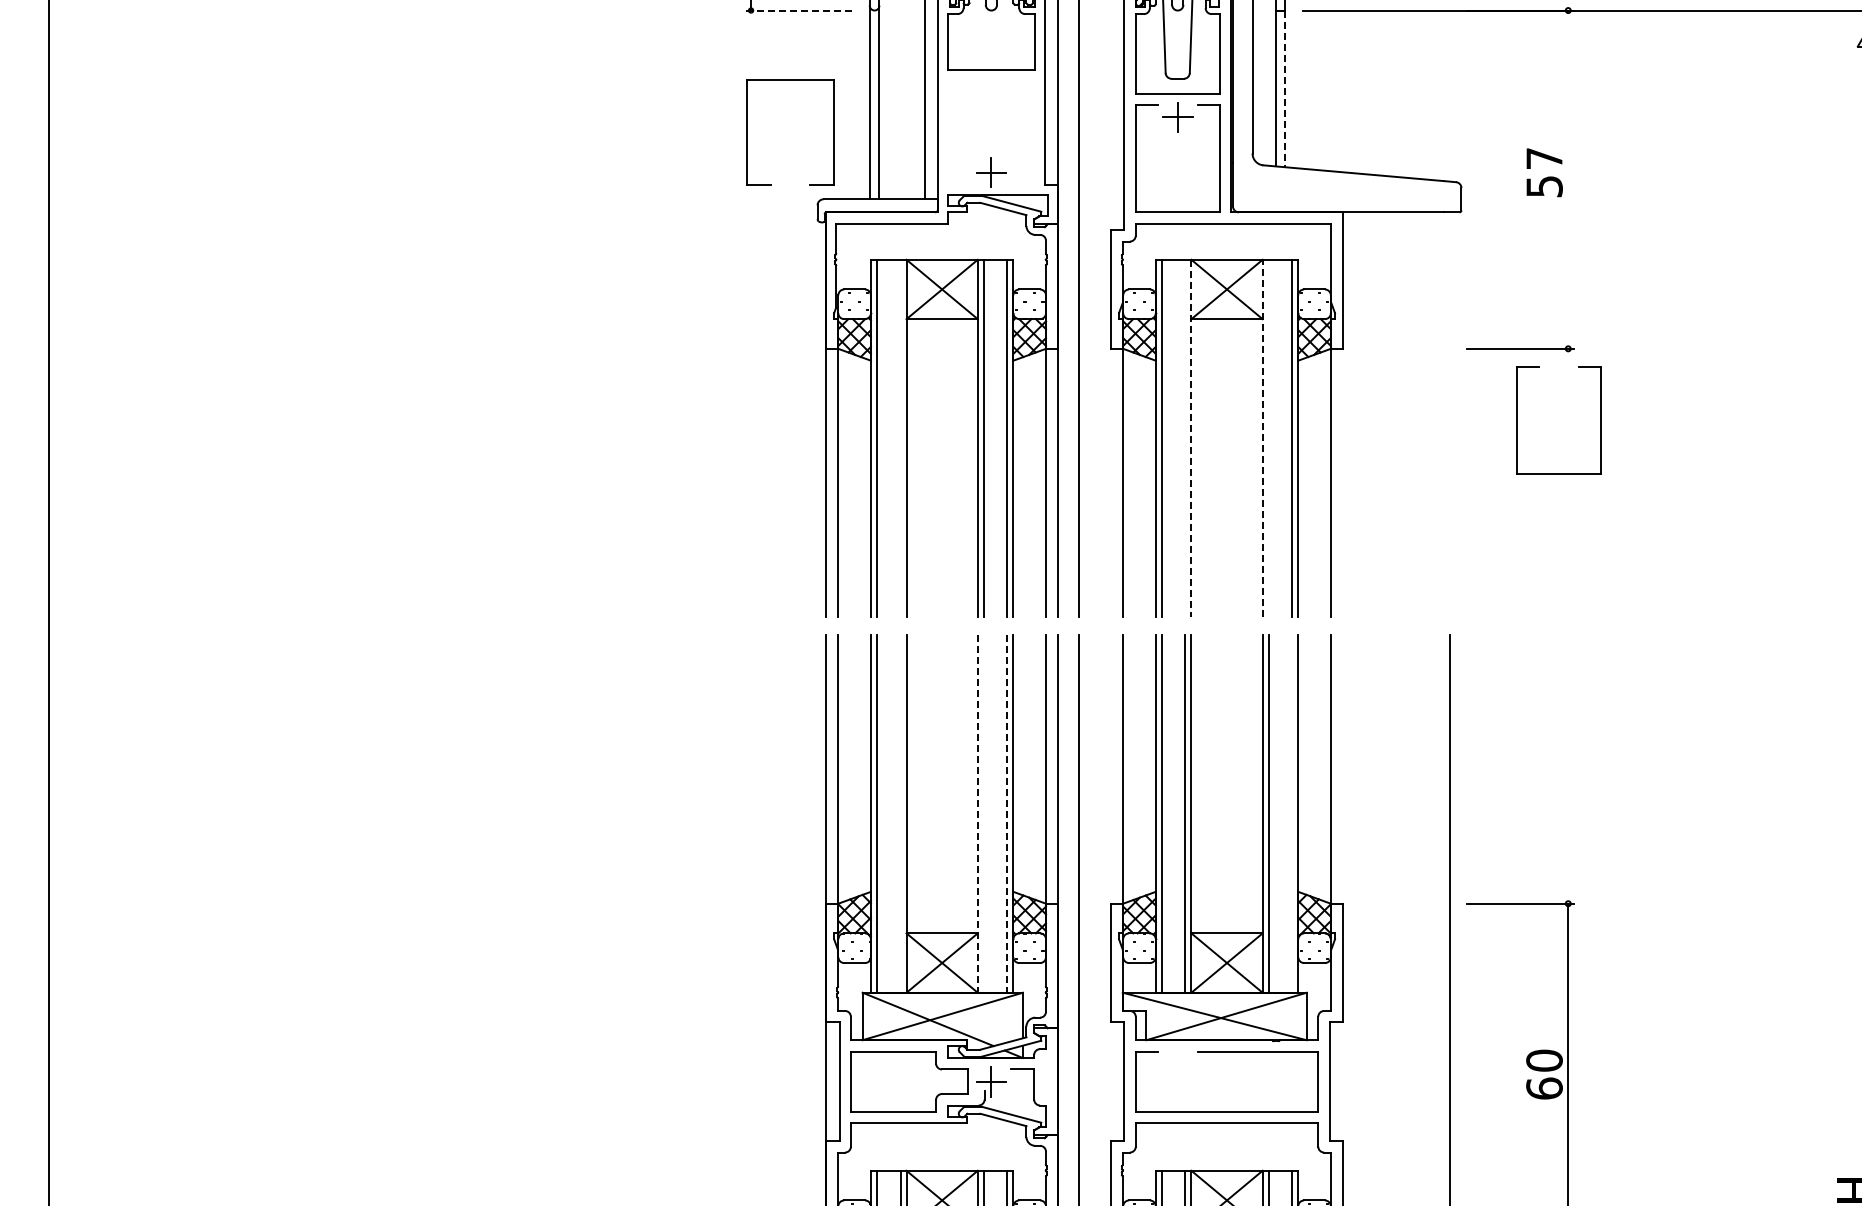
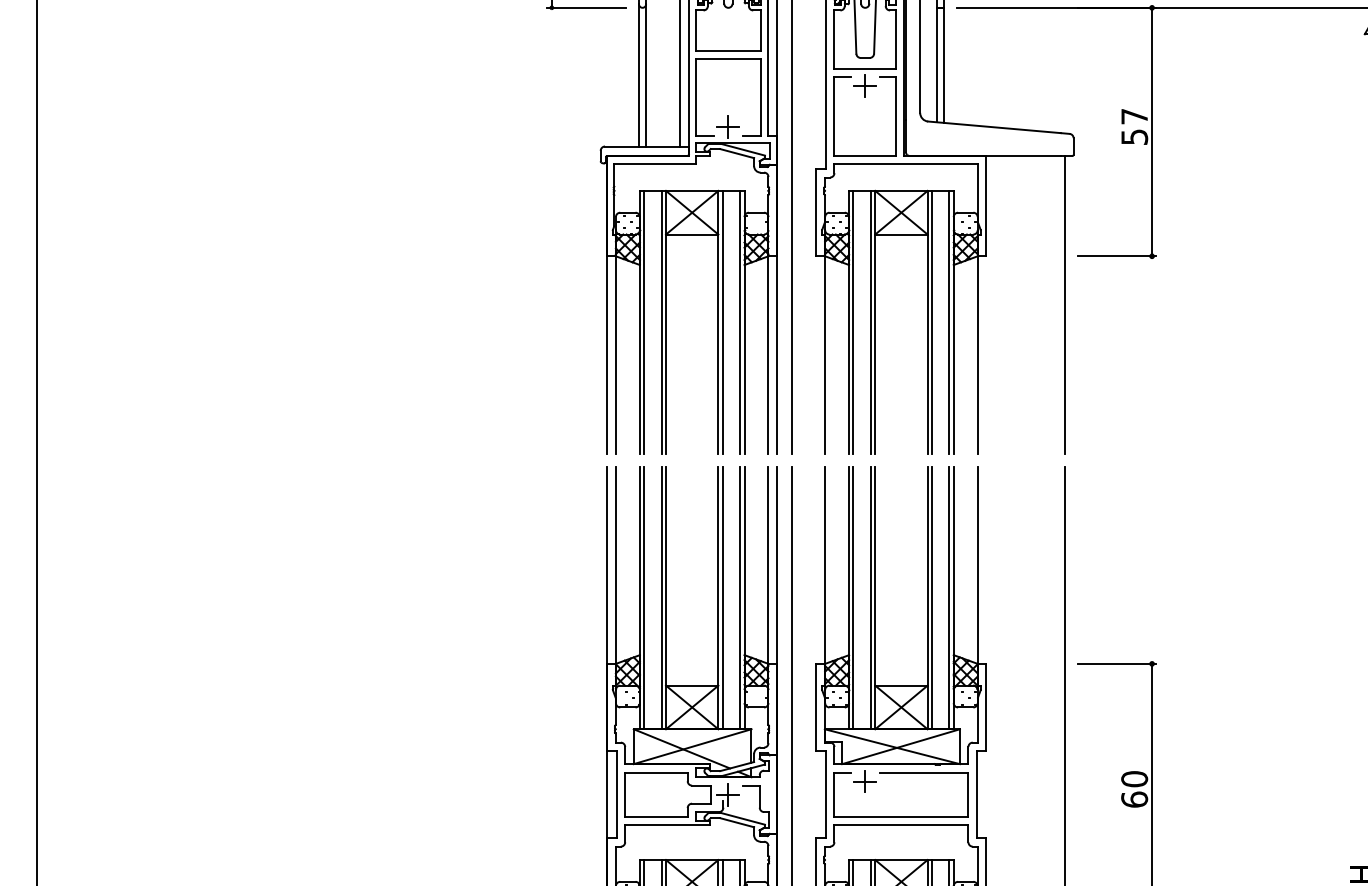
line: (798, 10) -> (586, 7), dashed -> solid
line: (1285, 89) -> (944, 65), dashed -> solid
part: (747, 132) -> (696, 97), moved
line: (1568, 179) -> (1152, 131), added
line: (1449, 414) -> (1064, 304), added
part: (1517, 420) -> (1114, 308), removed
line: (900, 438) -> (661, 322), added
line: (1185, 438) -> (870, 322), added
line: (1191, 438) -> (875, 322), dashed -> solid
line: (1262, 438) -> (927, 322), dashed -> solid
line: (1268, 438) -> (931, 322), added
line: (900, 813) -> (661, 597), added
line: (977, 813) -> (718, 597), dashed -> solid
line: (983, 813) -> (722, 597), added
line: (1007, 813) -> (740, 597), dashed -> solid
line: (1292, 813) -> (949, 597), added
part: (1177, 1063) -> (865, 781), added

